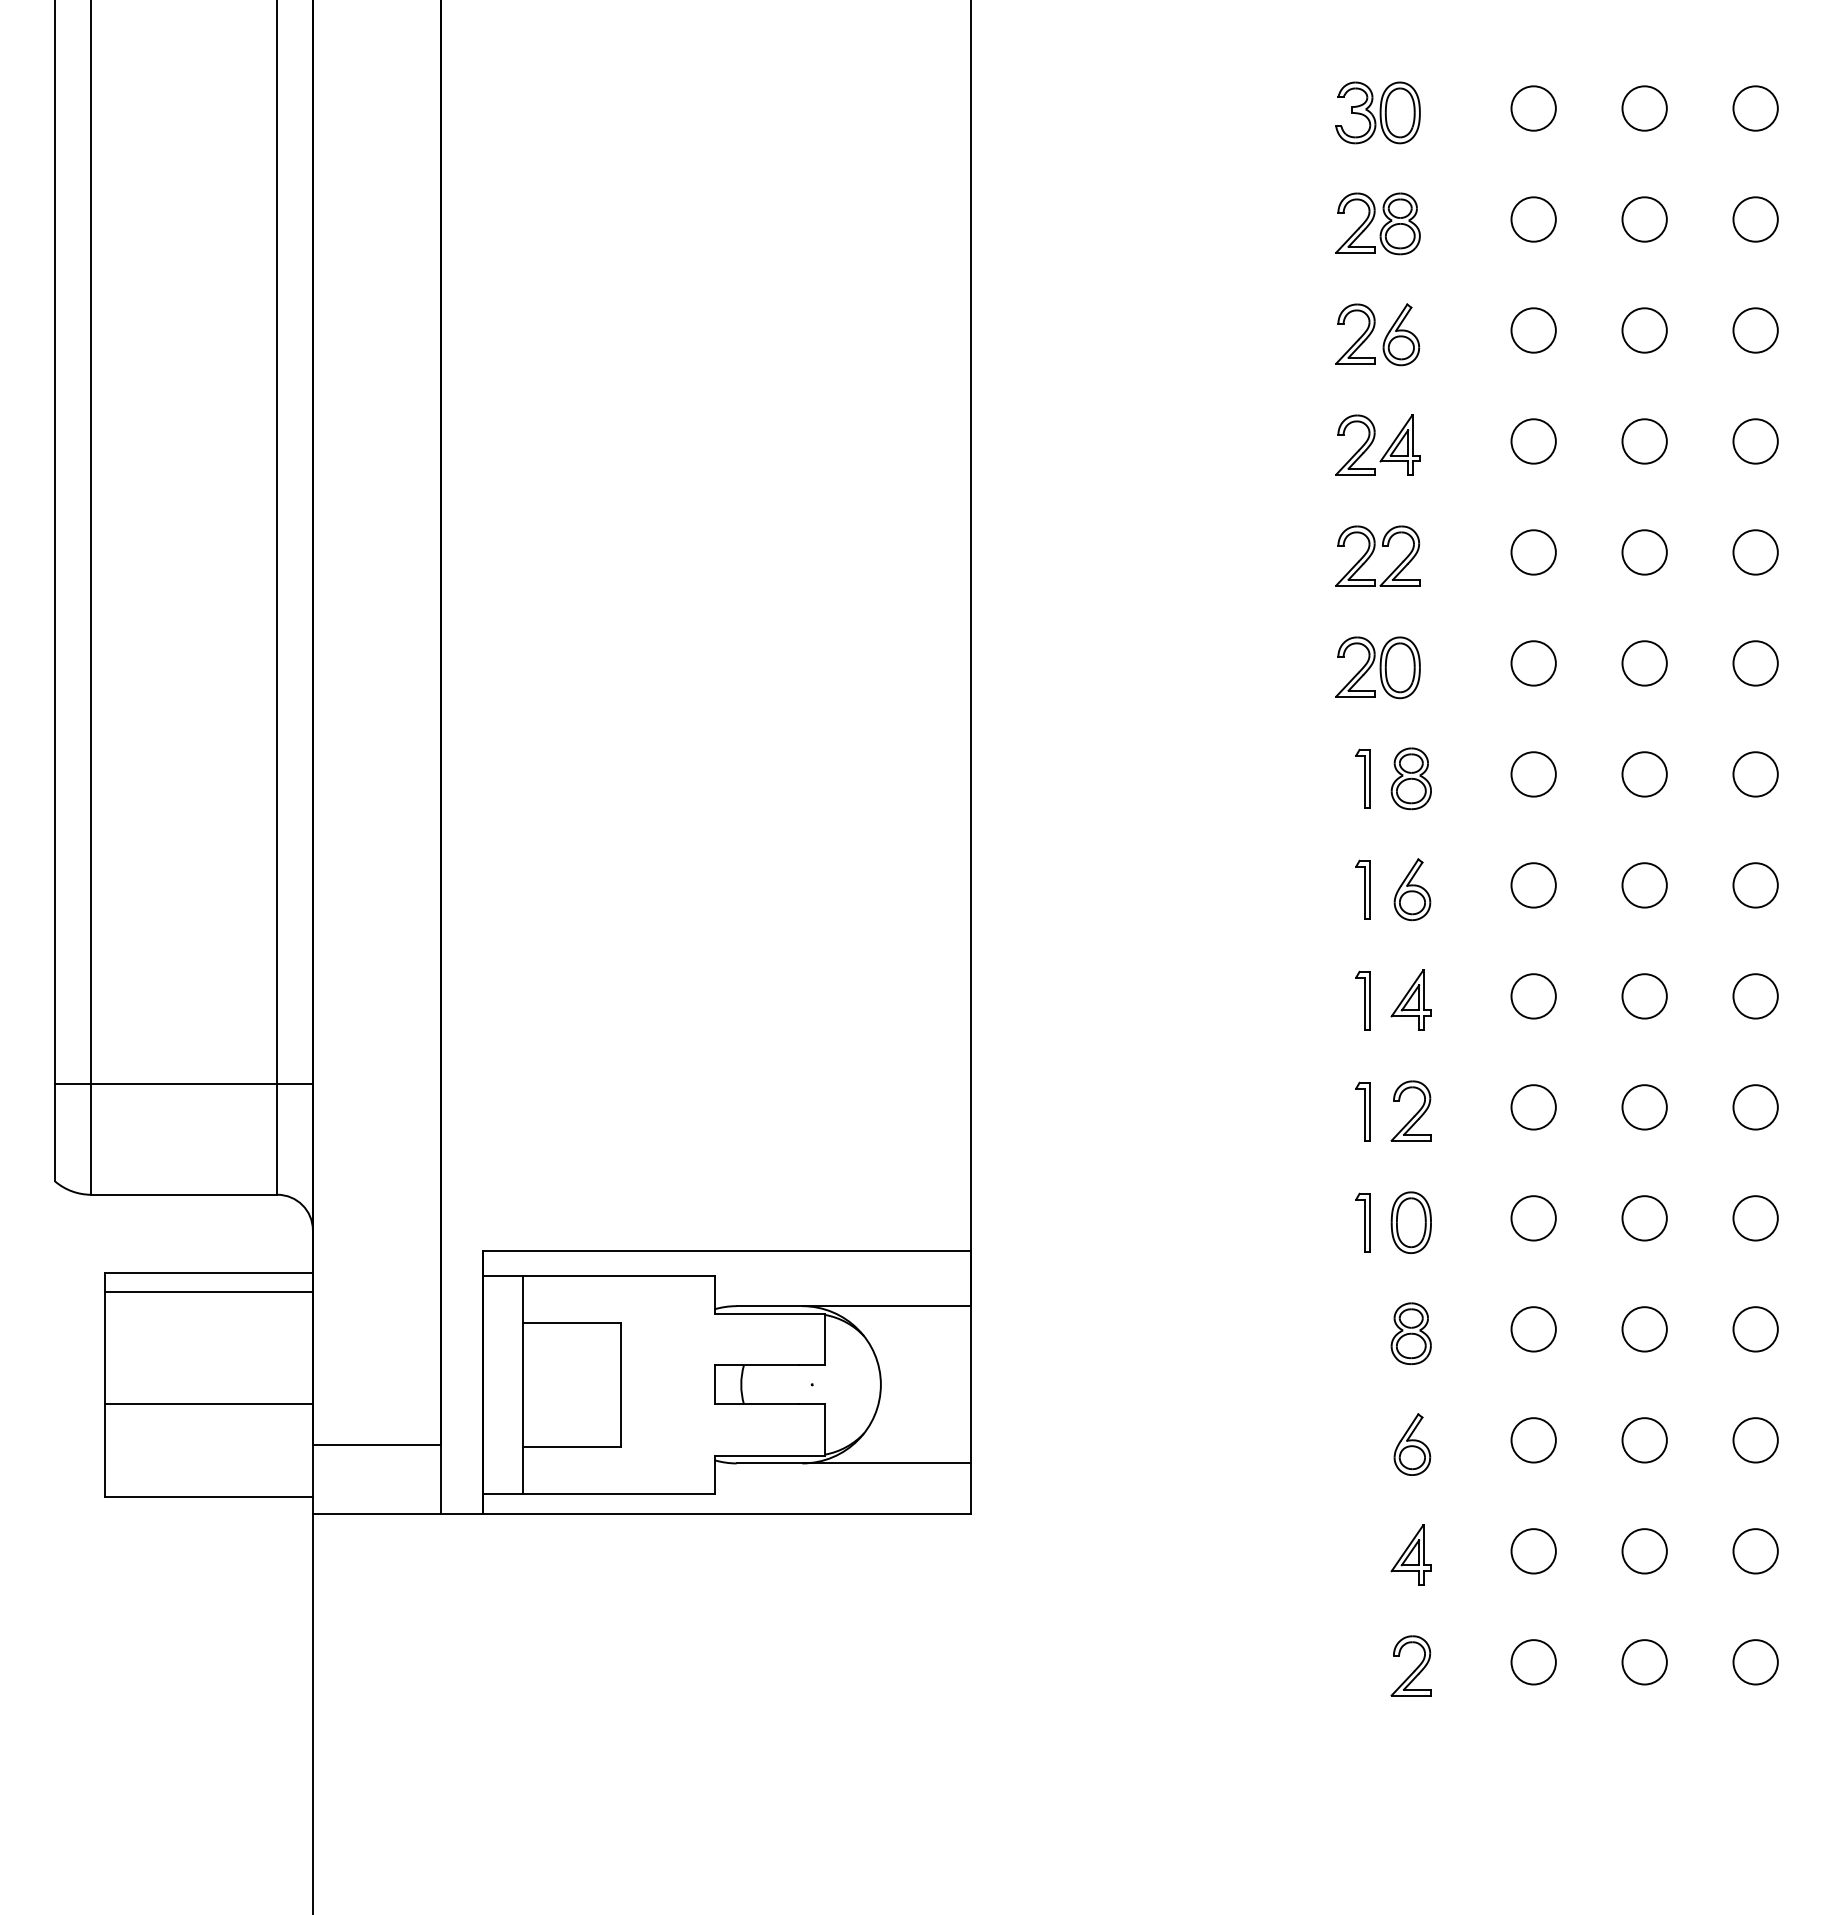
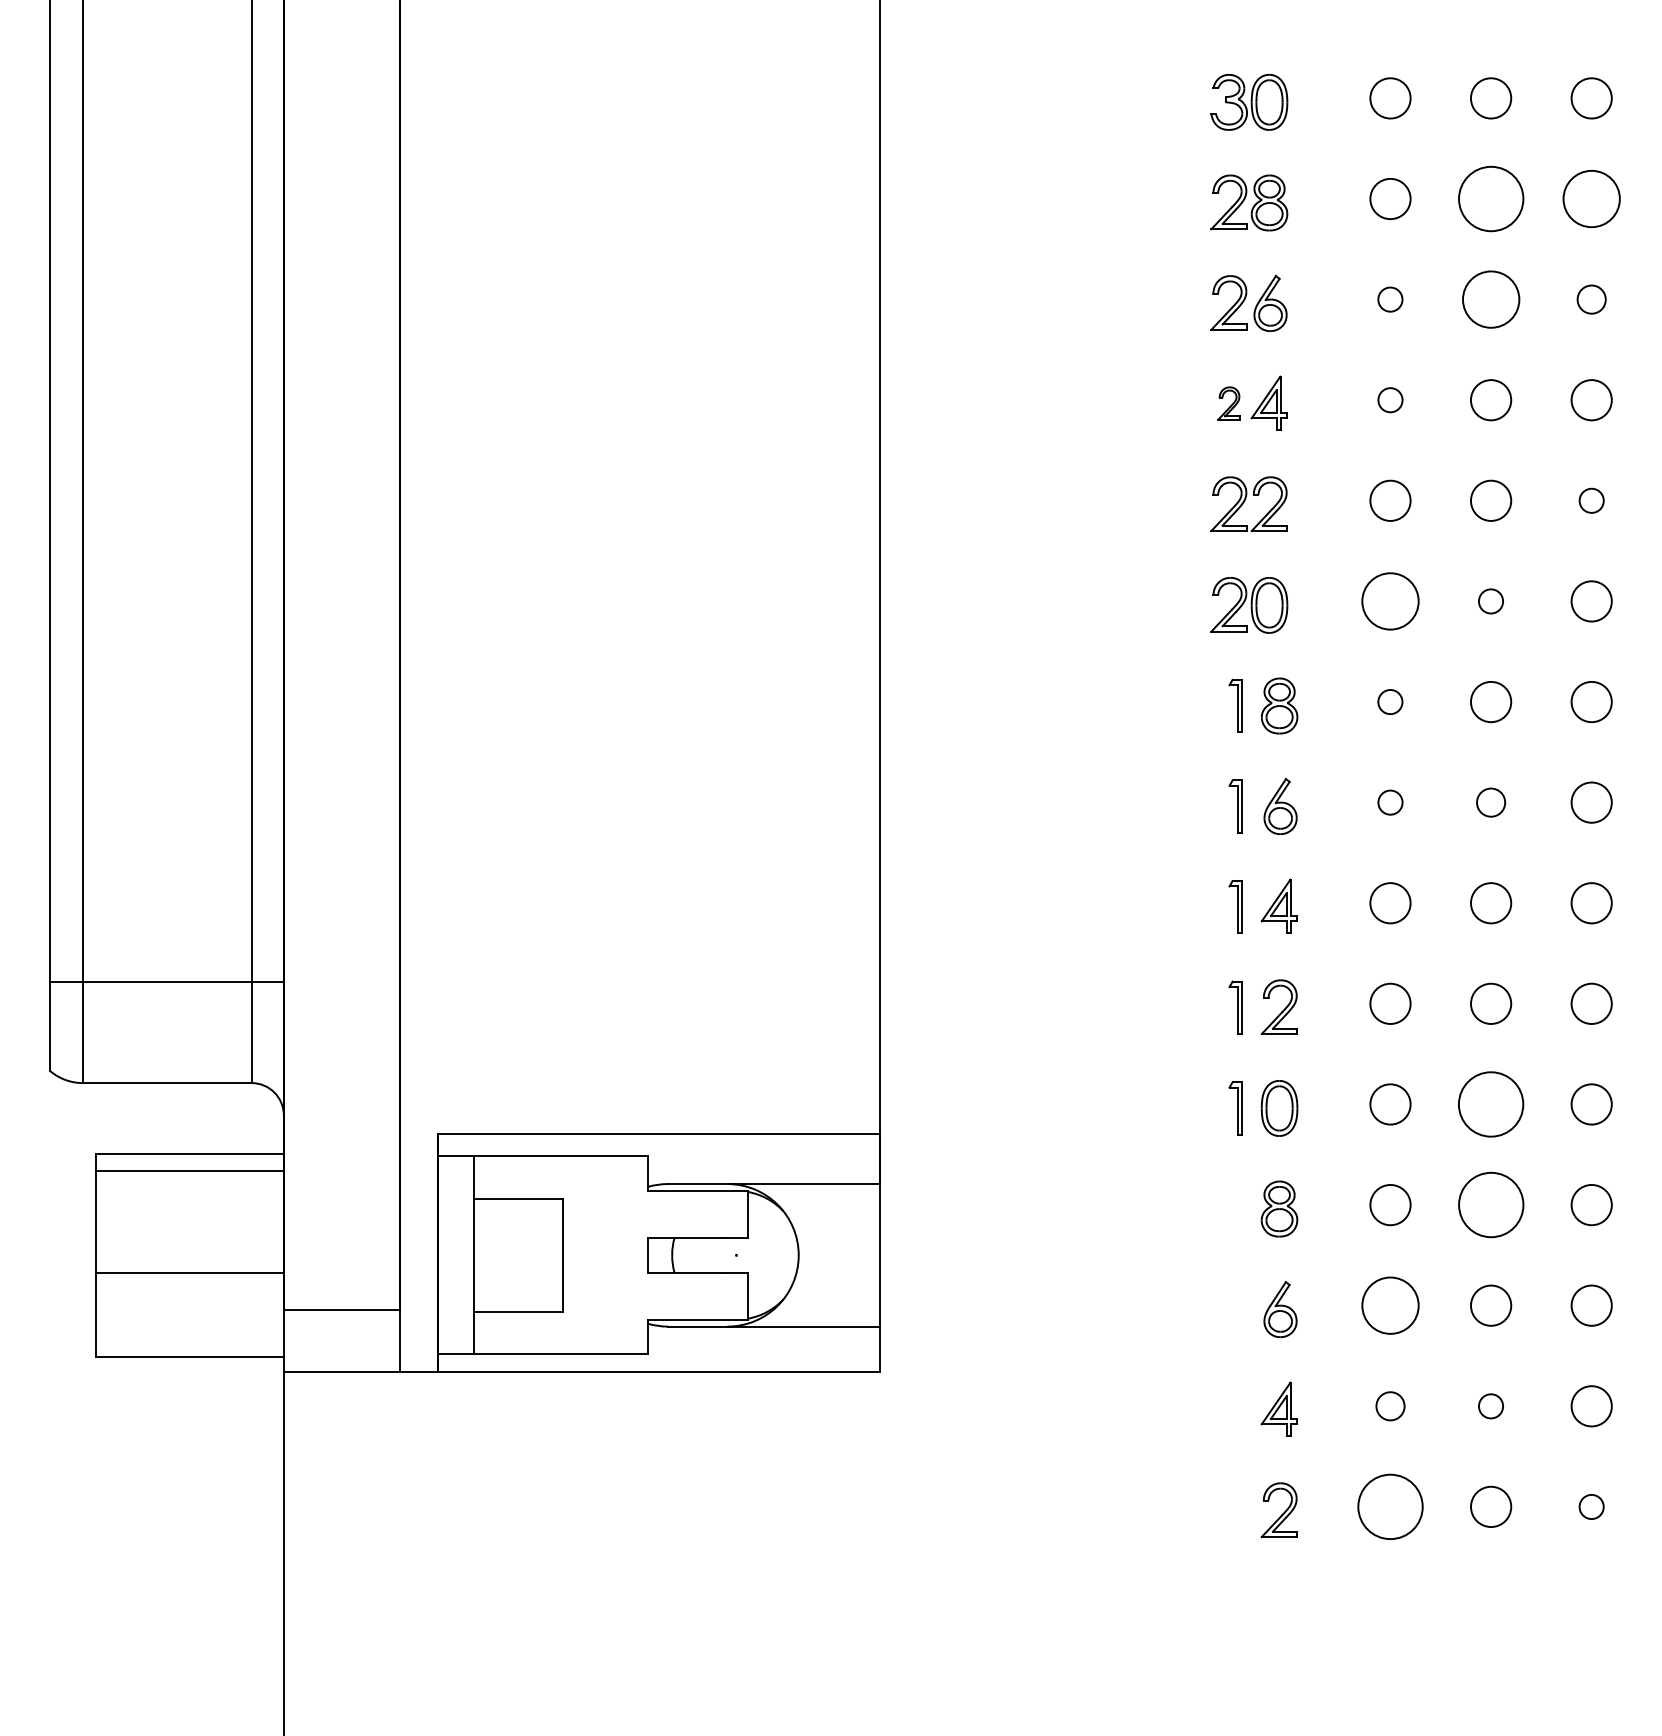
circle: (1644, 219) -> (1490, 199), size x1.6
circle: (1755, 219) -> (1591, 199), size x1.4
circle: (1533, 330) -> (1390, 299), size x0.6
circle: (1644, 330) -> (1490, 299), size x1.4
circle: (1755, 330) -> (1591, 299), size x0.7
circle: (1533, 441) -> (1390, 400), size x0.6
part: (1355, 444) -> (1228, 402), size x0.6
circle: (1755, 552) -> (1591, 500), size x0.6
circle: (1533, 663) -> (1390, 601), size x1.4
circle: (1644, 663) -> (1490, 601), size x0.6
circle: (1533, 774) -> (1390, 702), size x0.6
circle: (1533, 885) -> (1390, 802), size x0.6
circle: (1644, 885) -> (1490, 802), size x0.7
circle: (1644, 1218) -> (1490, 1104), size x1.6
circle: (1644, 1329) -> (1490, 1205), size x1.6
circle: (1533, 1440) -> (1390, 1305), size x1.4
circle: (1533, 1551) -> (1390, 1406), size x0.7
circle: (1644, 1551) -> (1490, 1406), size x0.6
circle: (1533, 1662) -> (1390, 1507), size x1.6
circle: (1755, 1662) -> (1591, 1507), size x0.6

